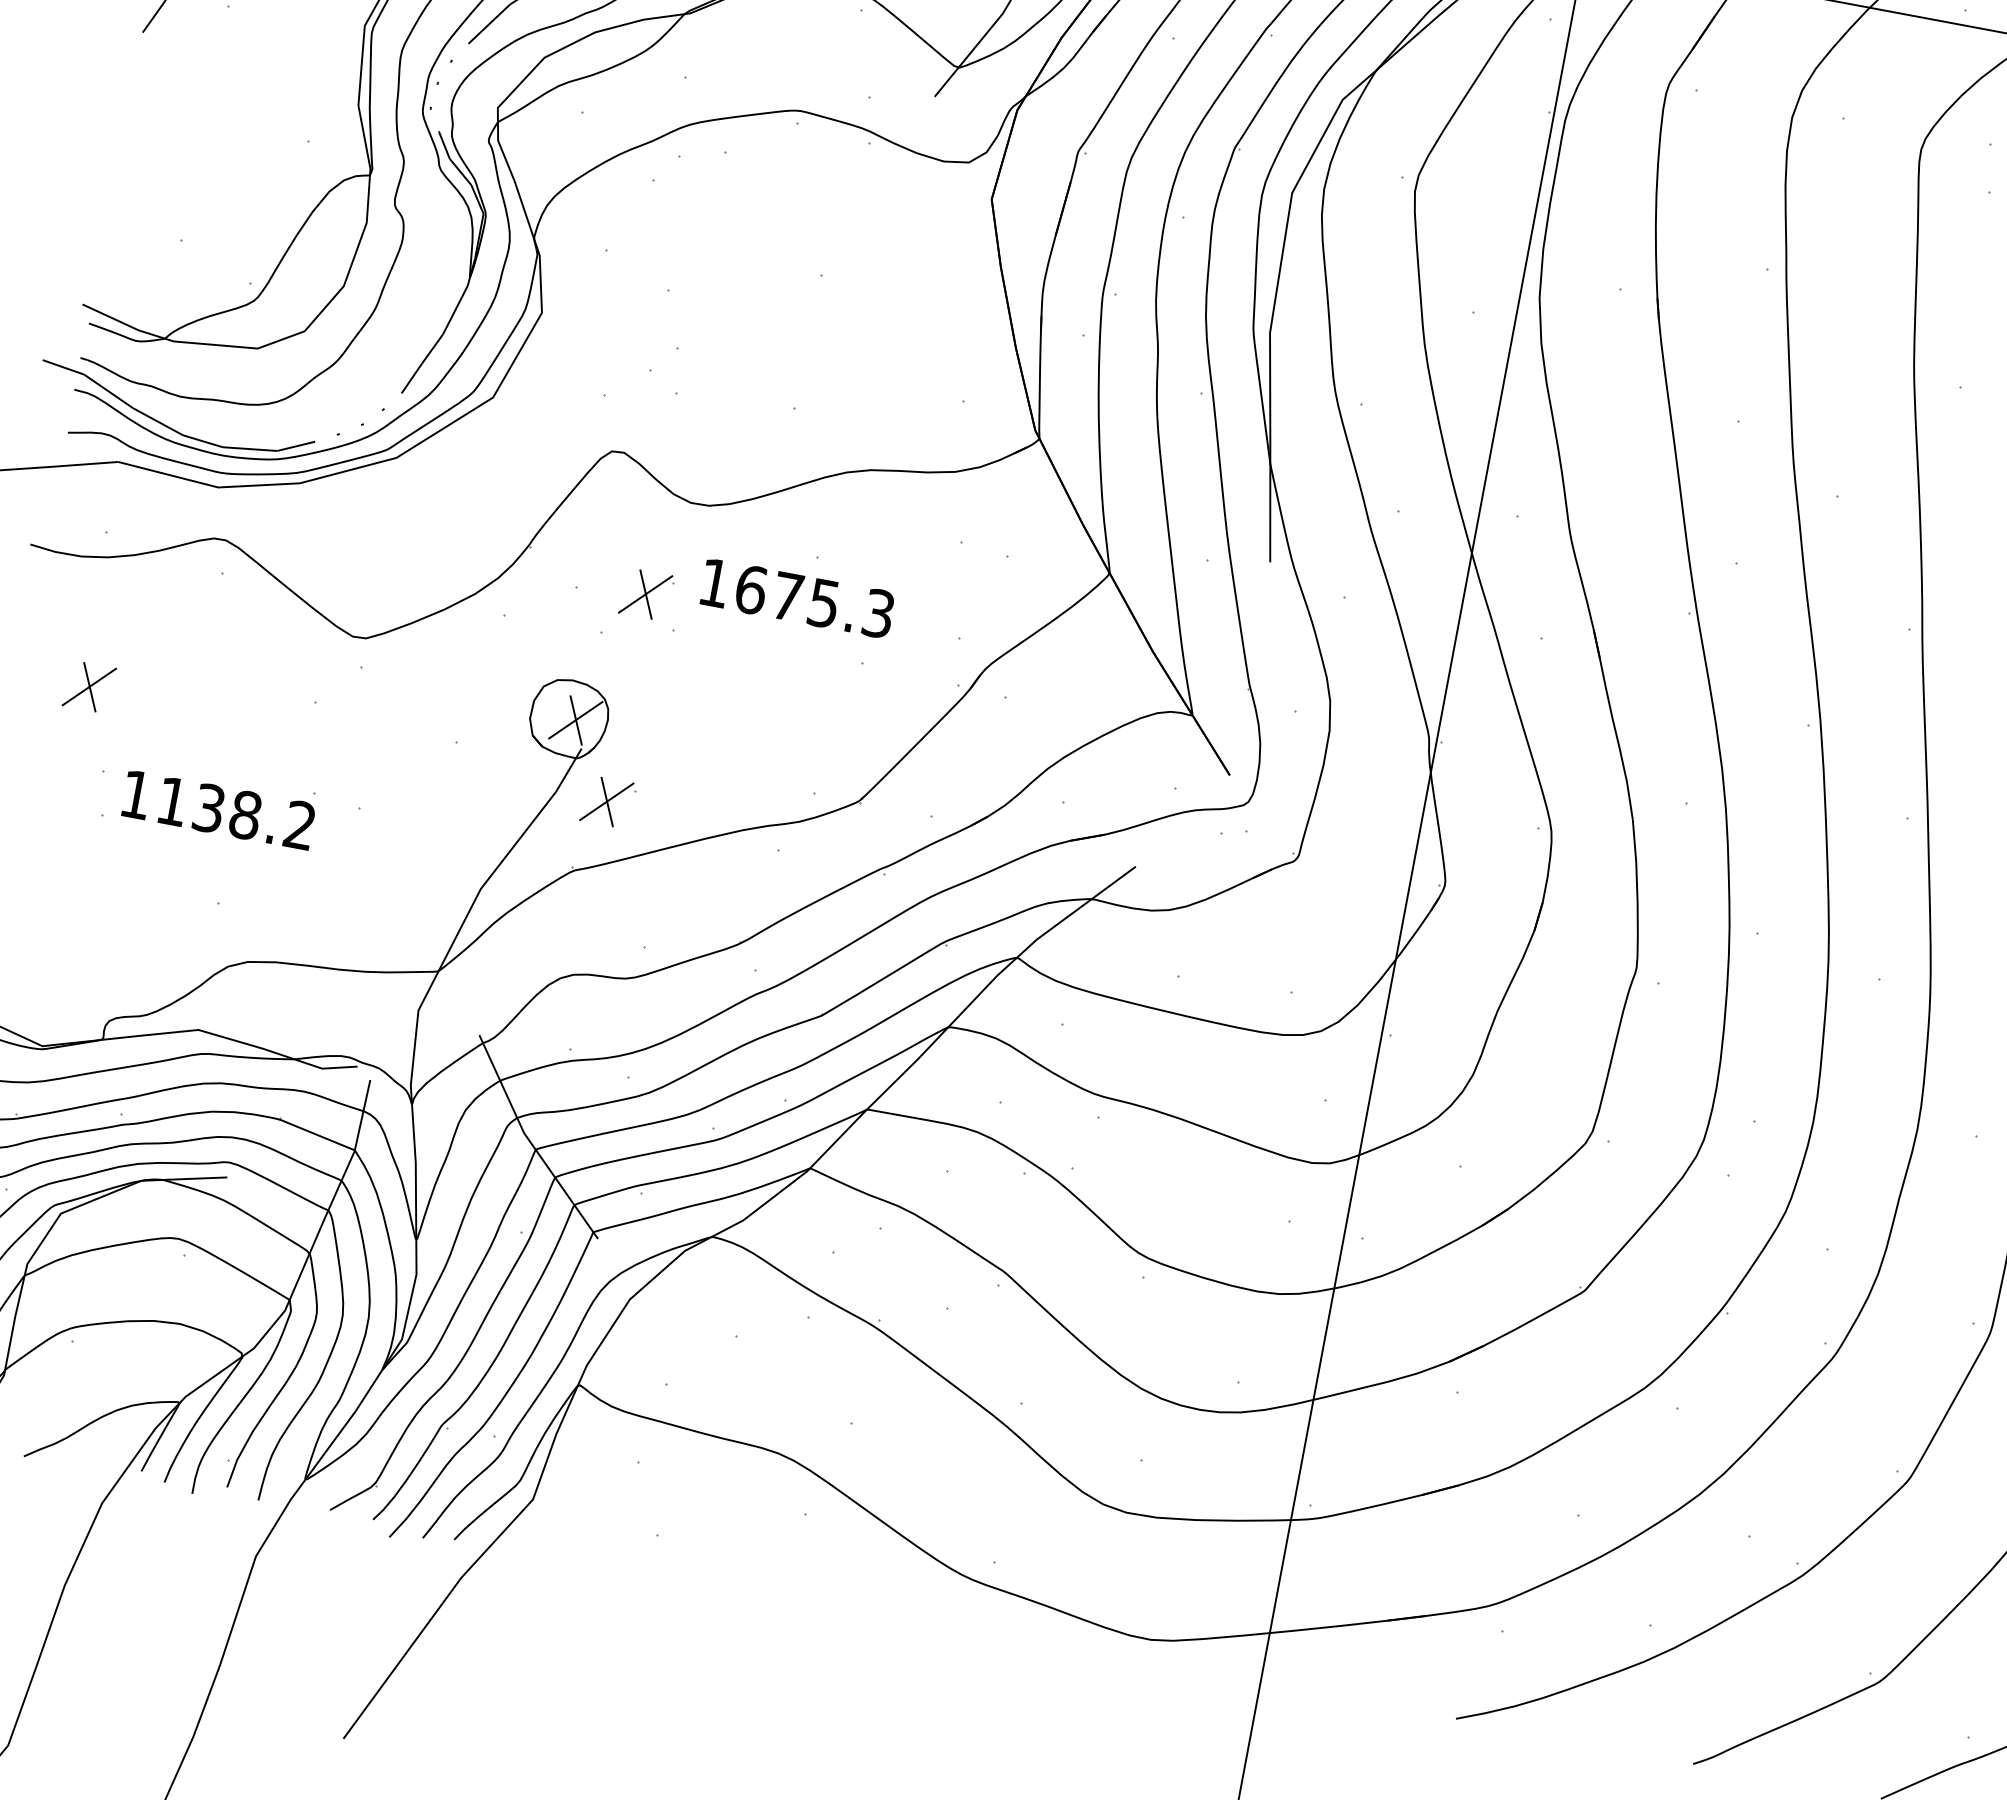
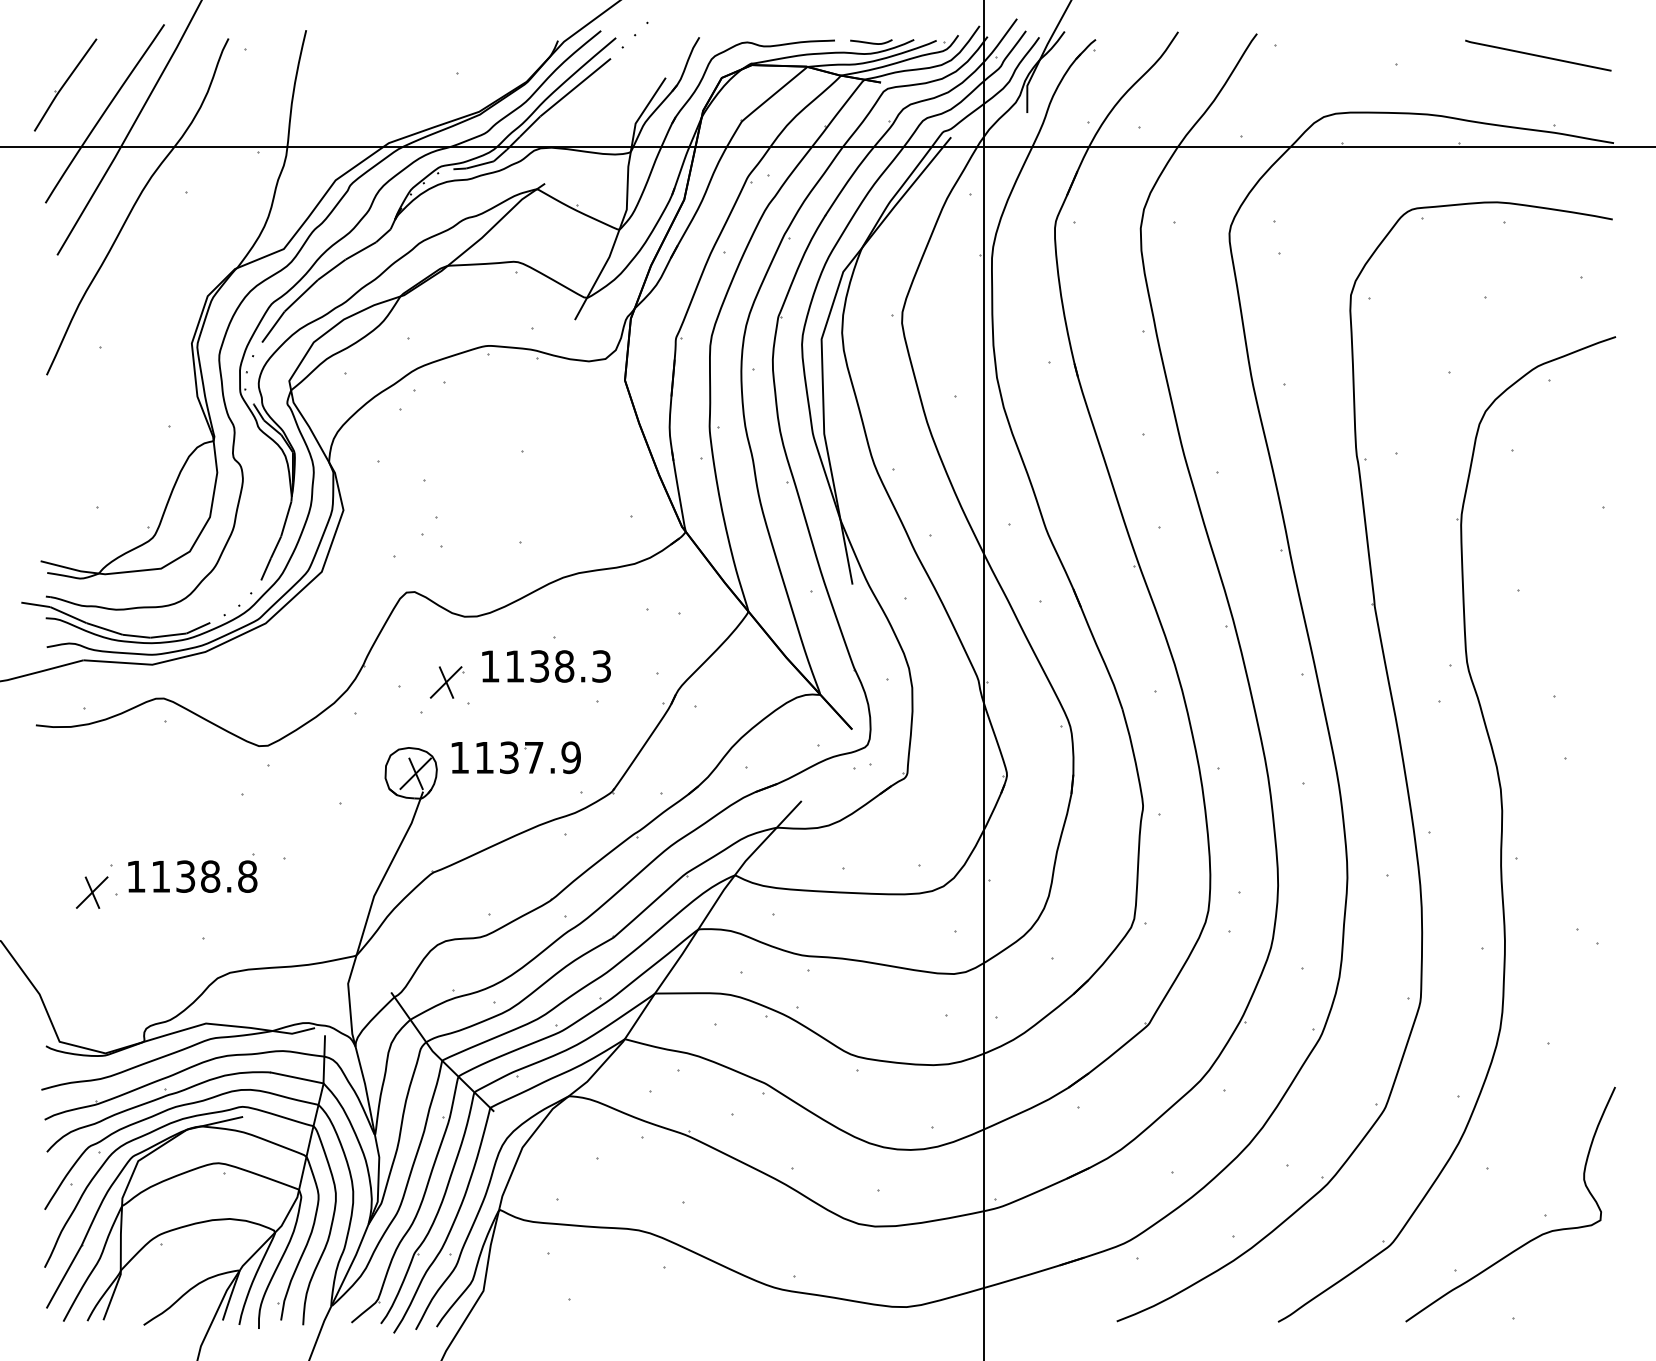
text: (787, 596) -> (539, 666), 1675.3 -> 1138.3
part: (89, 686) -> (92, 892), moved
part: (726, 723) -> (515, 757), added
part: (607, 801) -> (446, 823), removed
text: (299, 825) -> (247, 876), 1138.2 -> 1138.8

